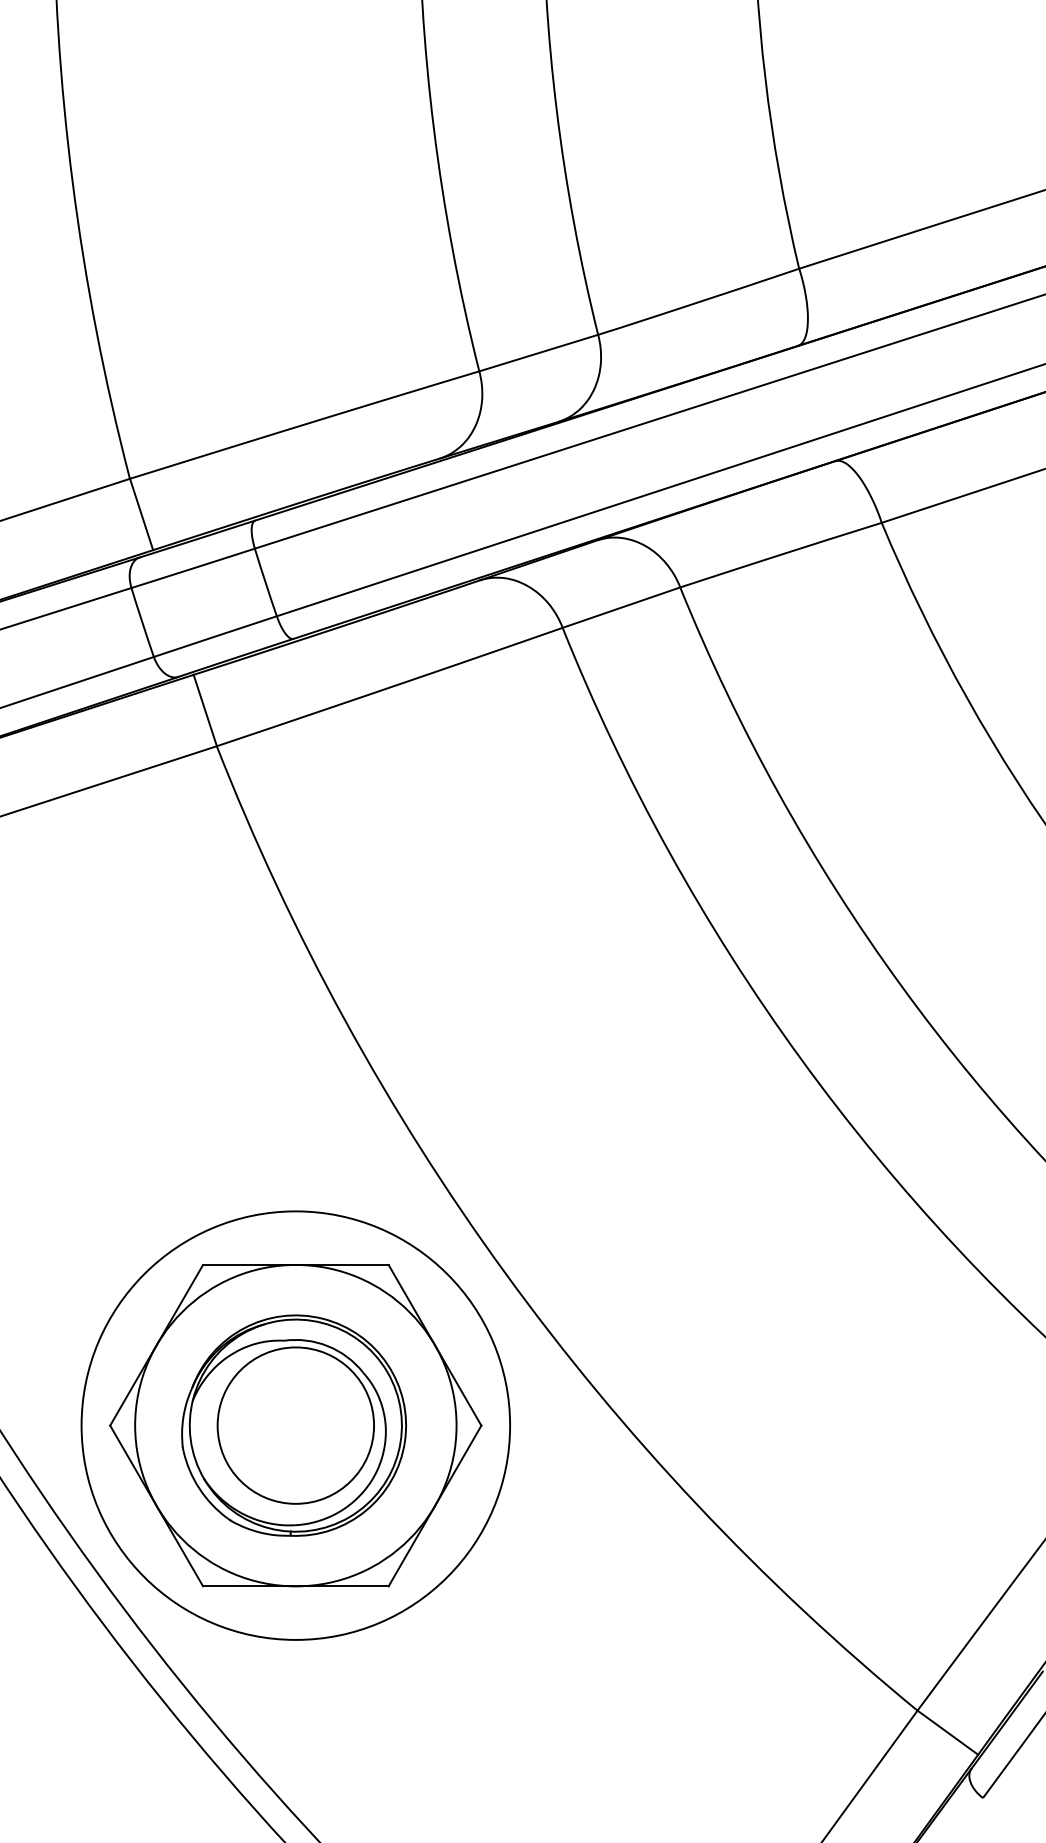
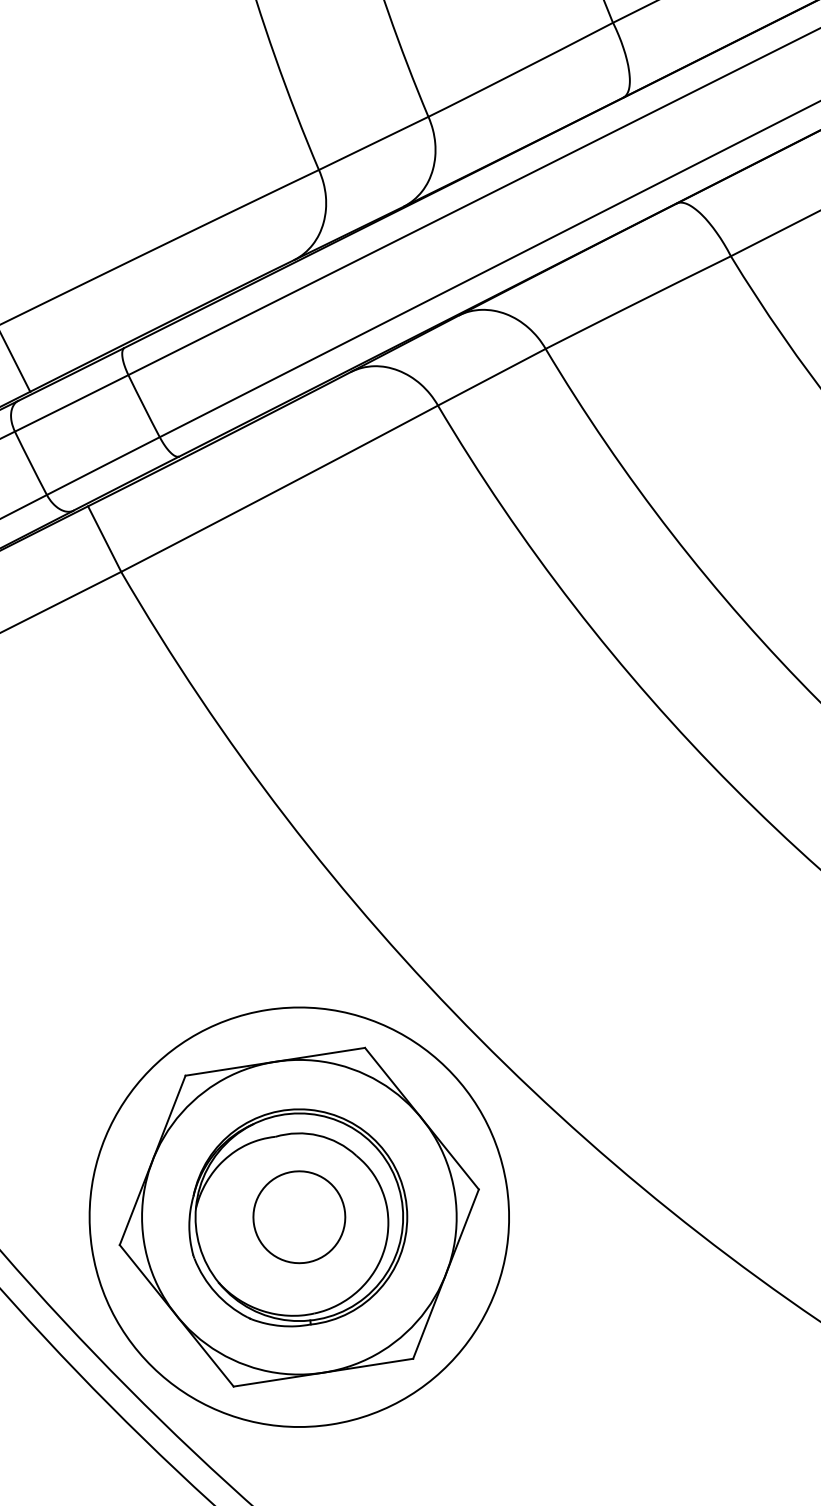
circle: (295, 1425) -> (299, 1217), size x0.6

